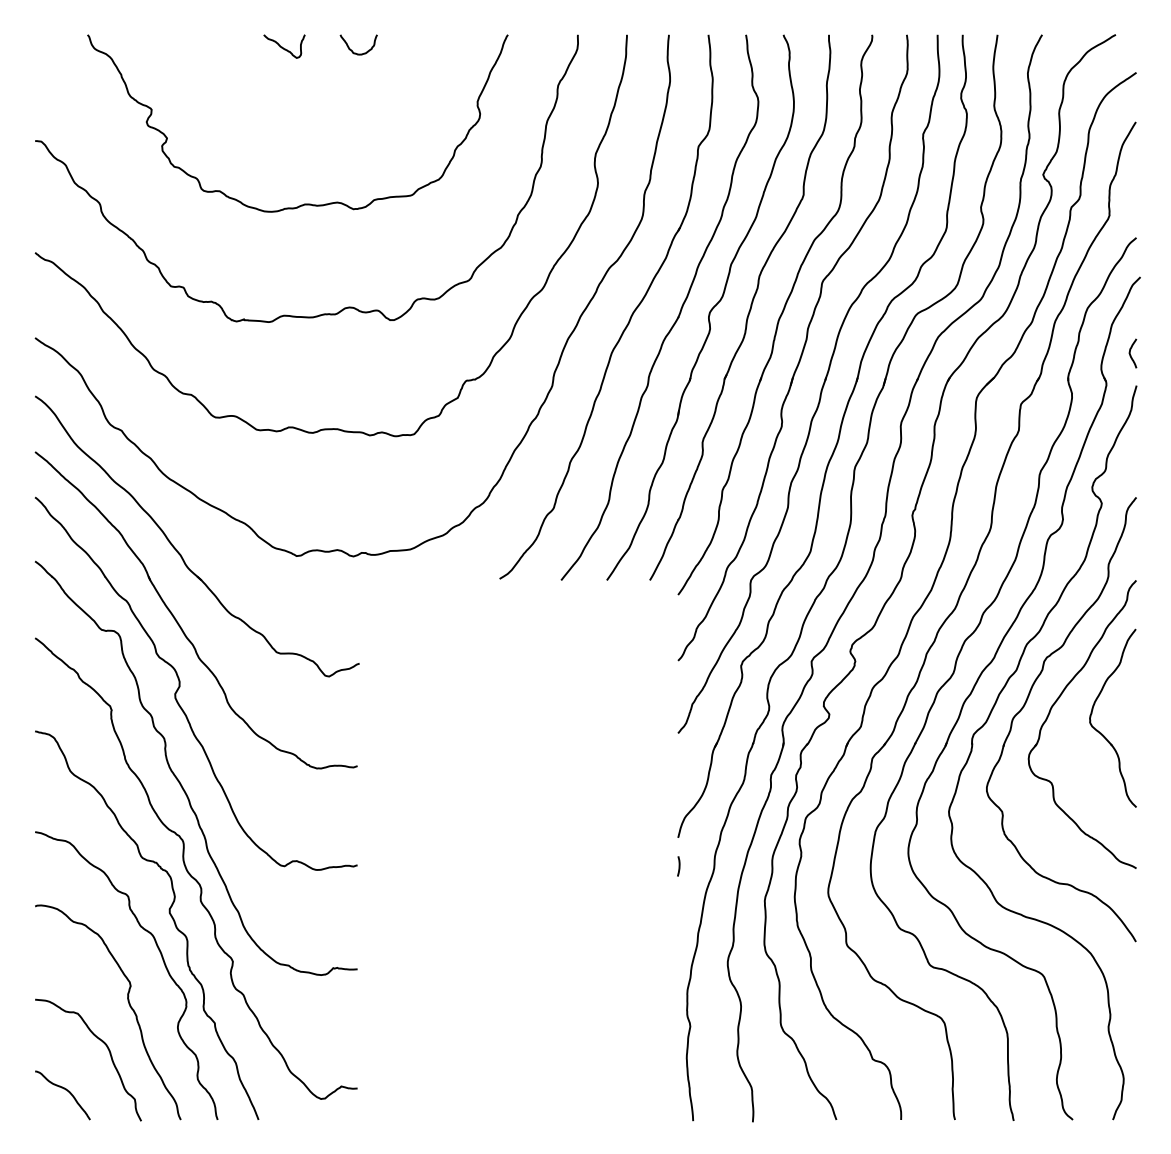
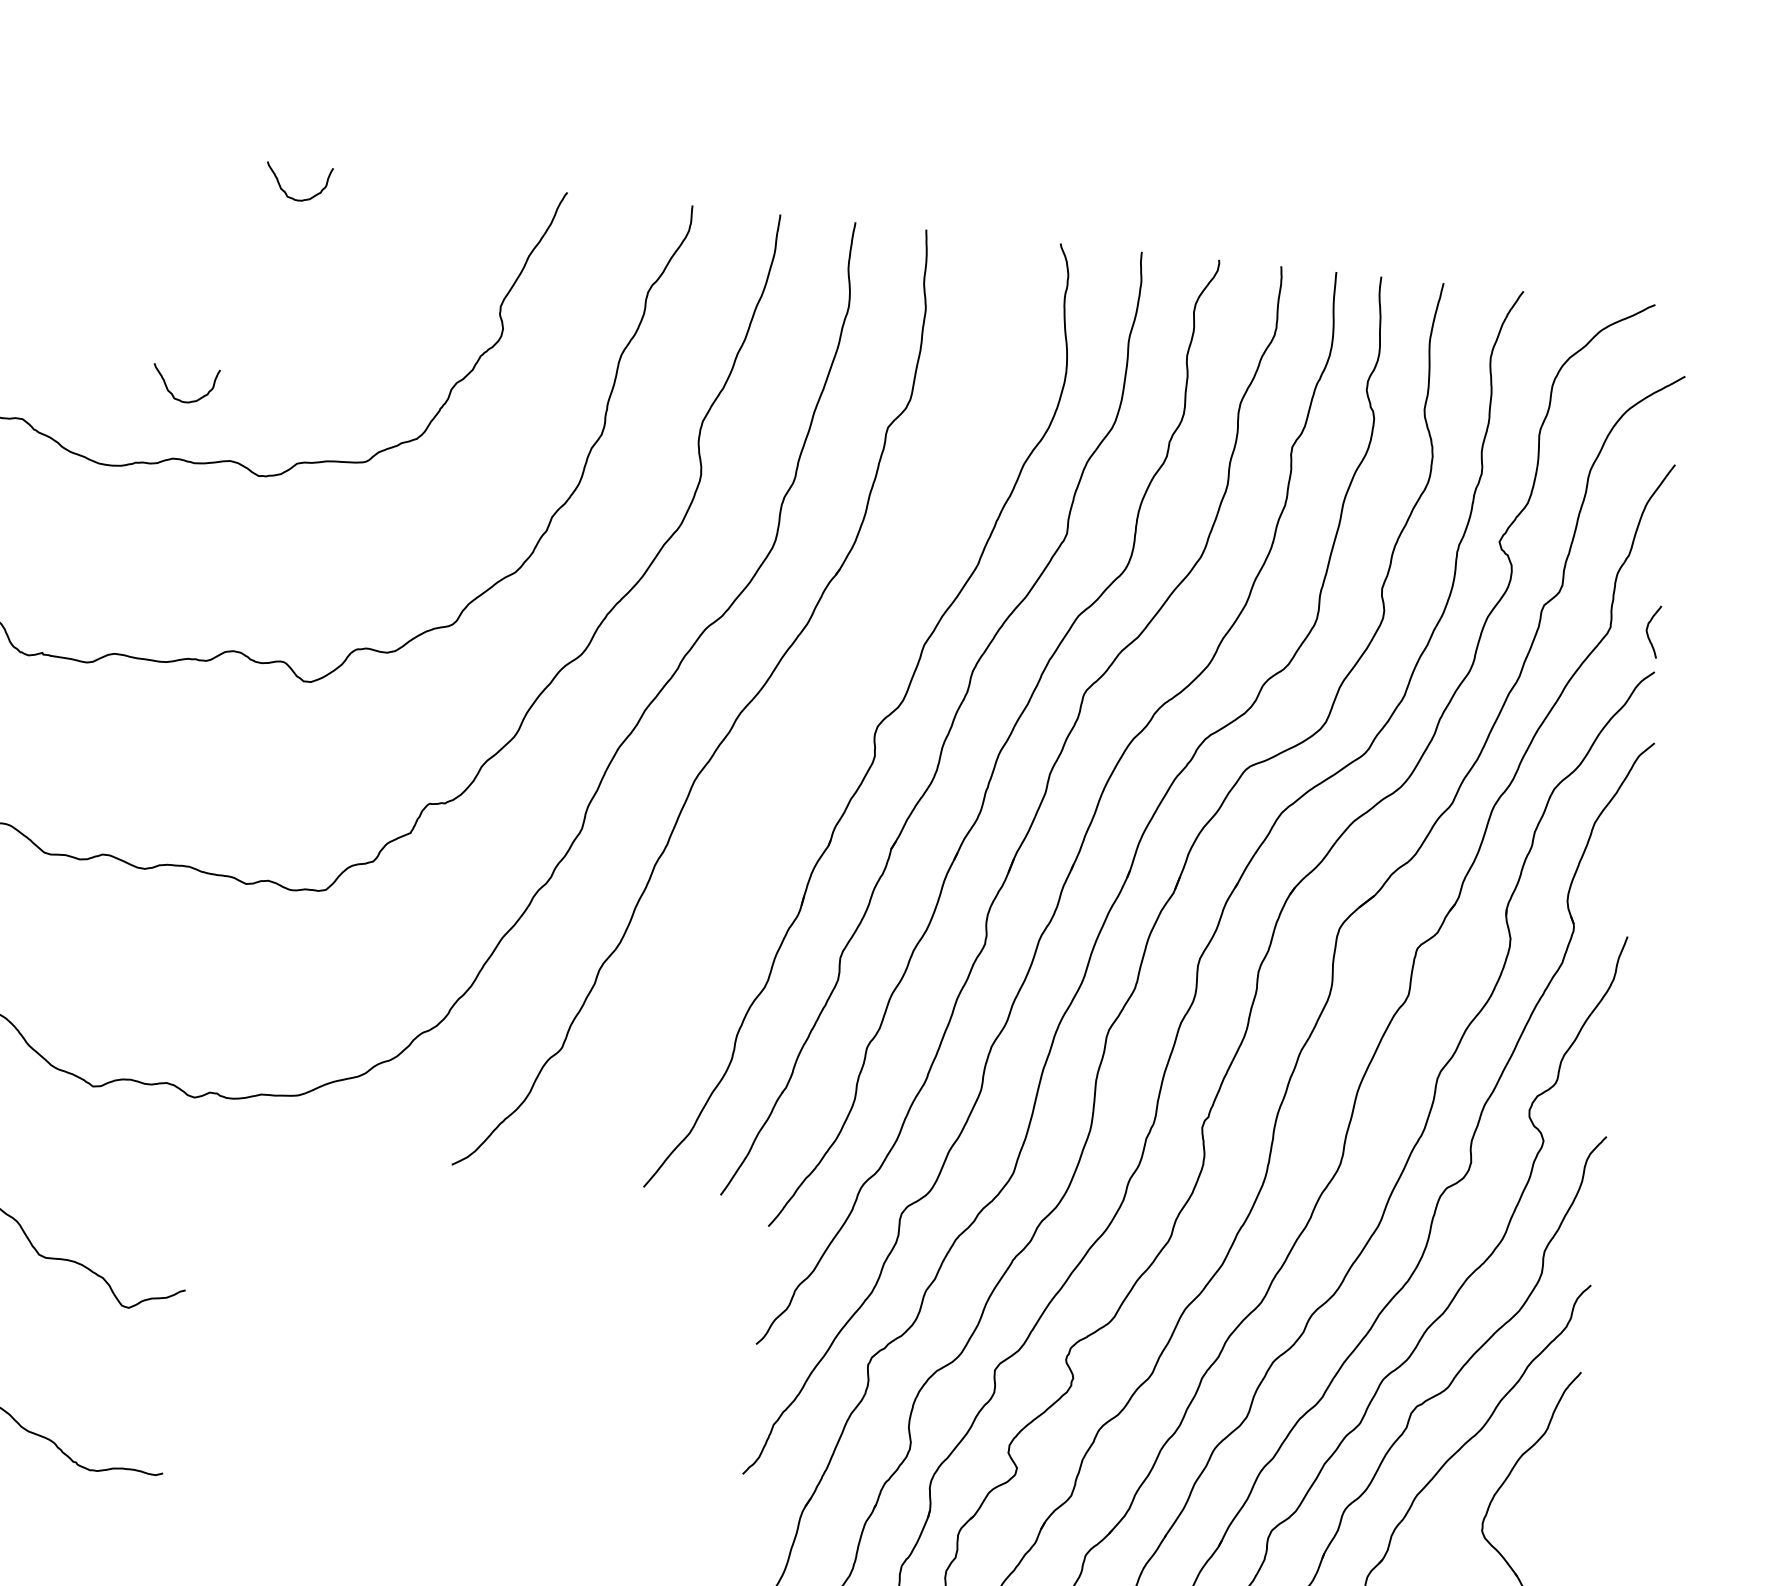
curve: (283, 47) -> (163, 173), removed
curve: (301, 168) -> (173, 393), added
part: (677, 316) -> (818, 727), removed
curve: (1130, 353) -> (1648, 630), moved

